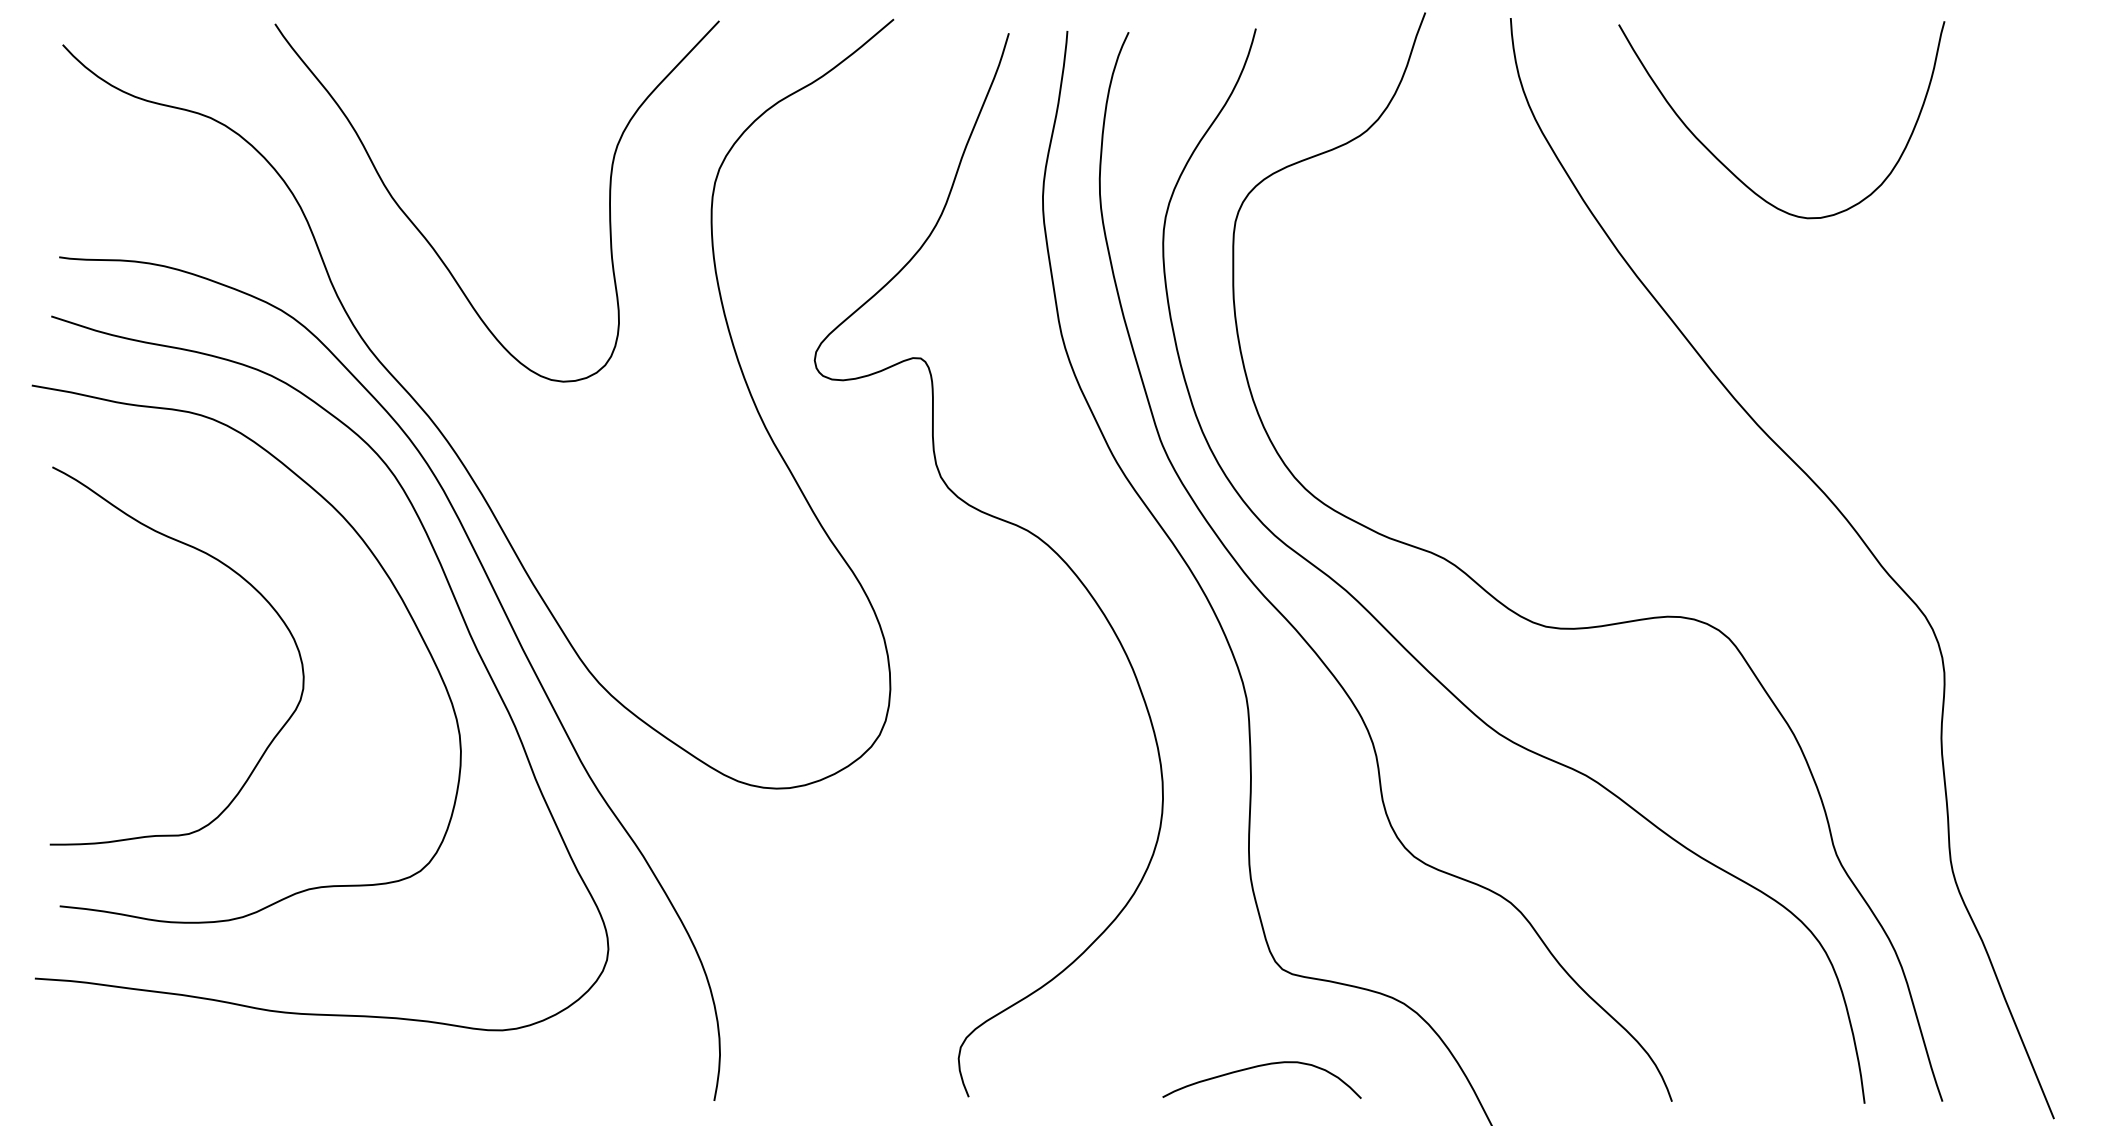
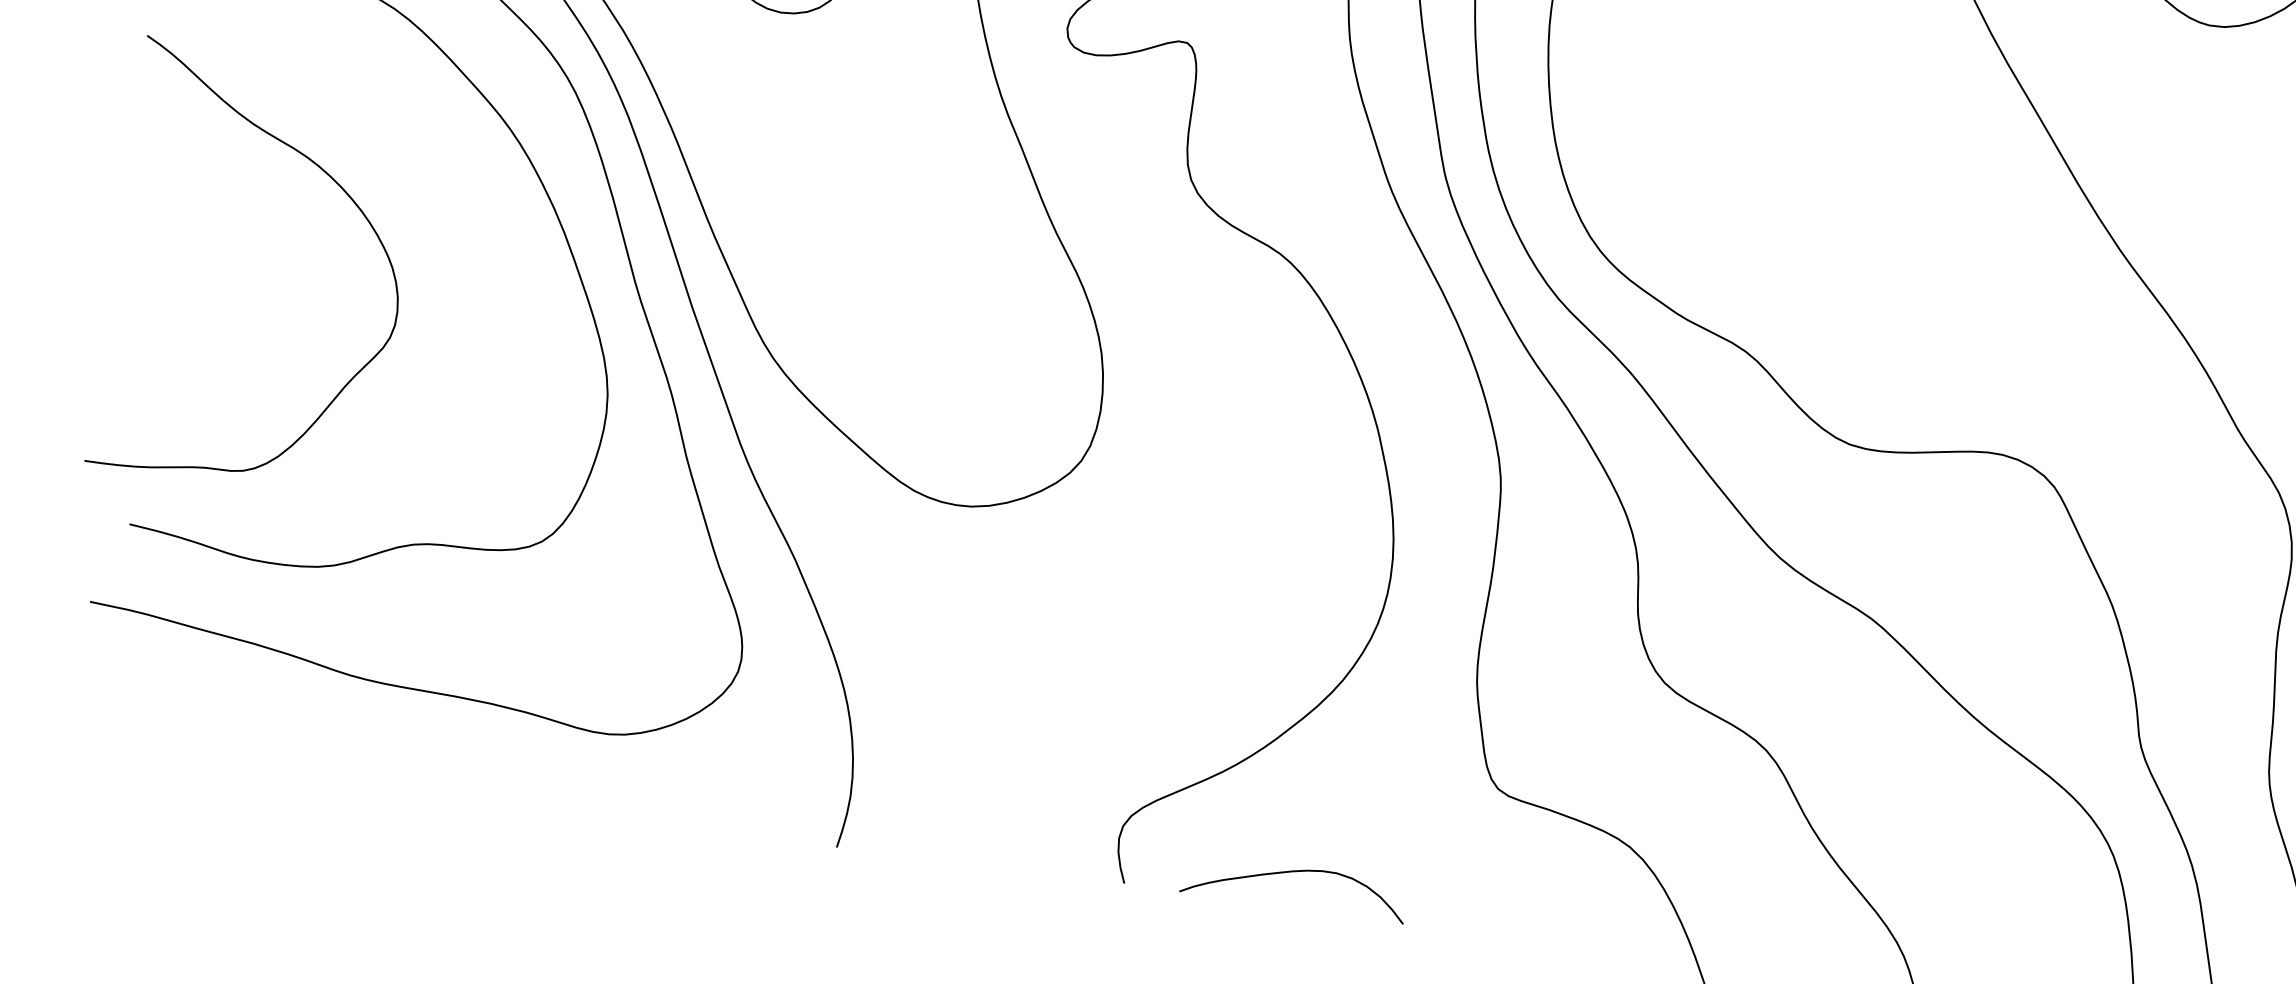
curve: (241, 578) -> (342, 191), moved
curve: (1257, 1067) -> (1291, 872), moved

